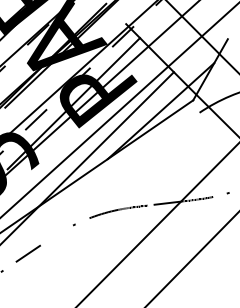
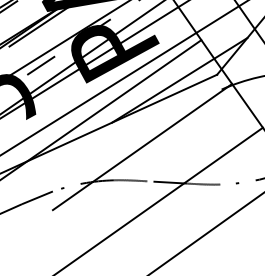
line: (138, 175) -> (142, 146), added
line: (53, 237) -> (37, 198), added

